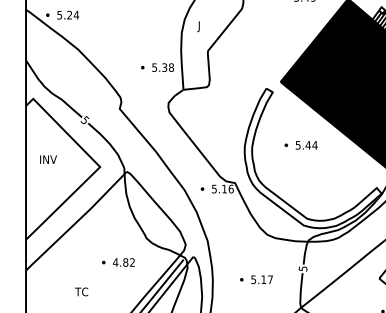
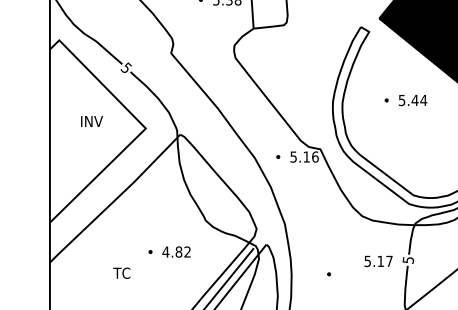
text: (48, 159) -> (91, 121), moved
text: (261, 279) -> (377, 261), moved
text: (81, 291) -> (121, 272), moved

